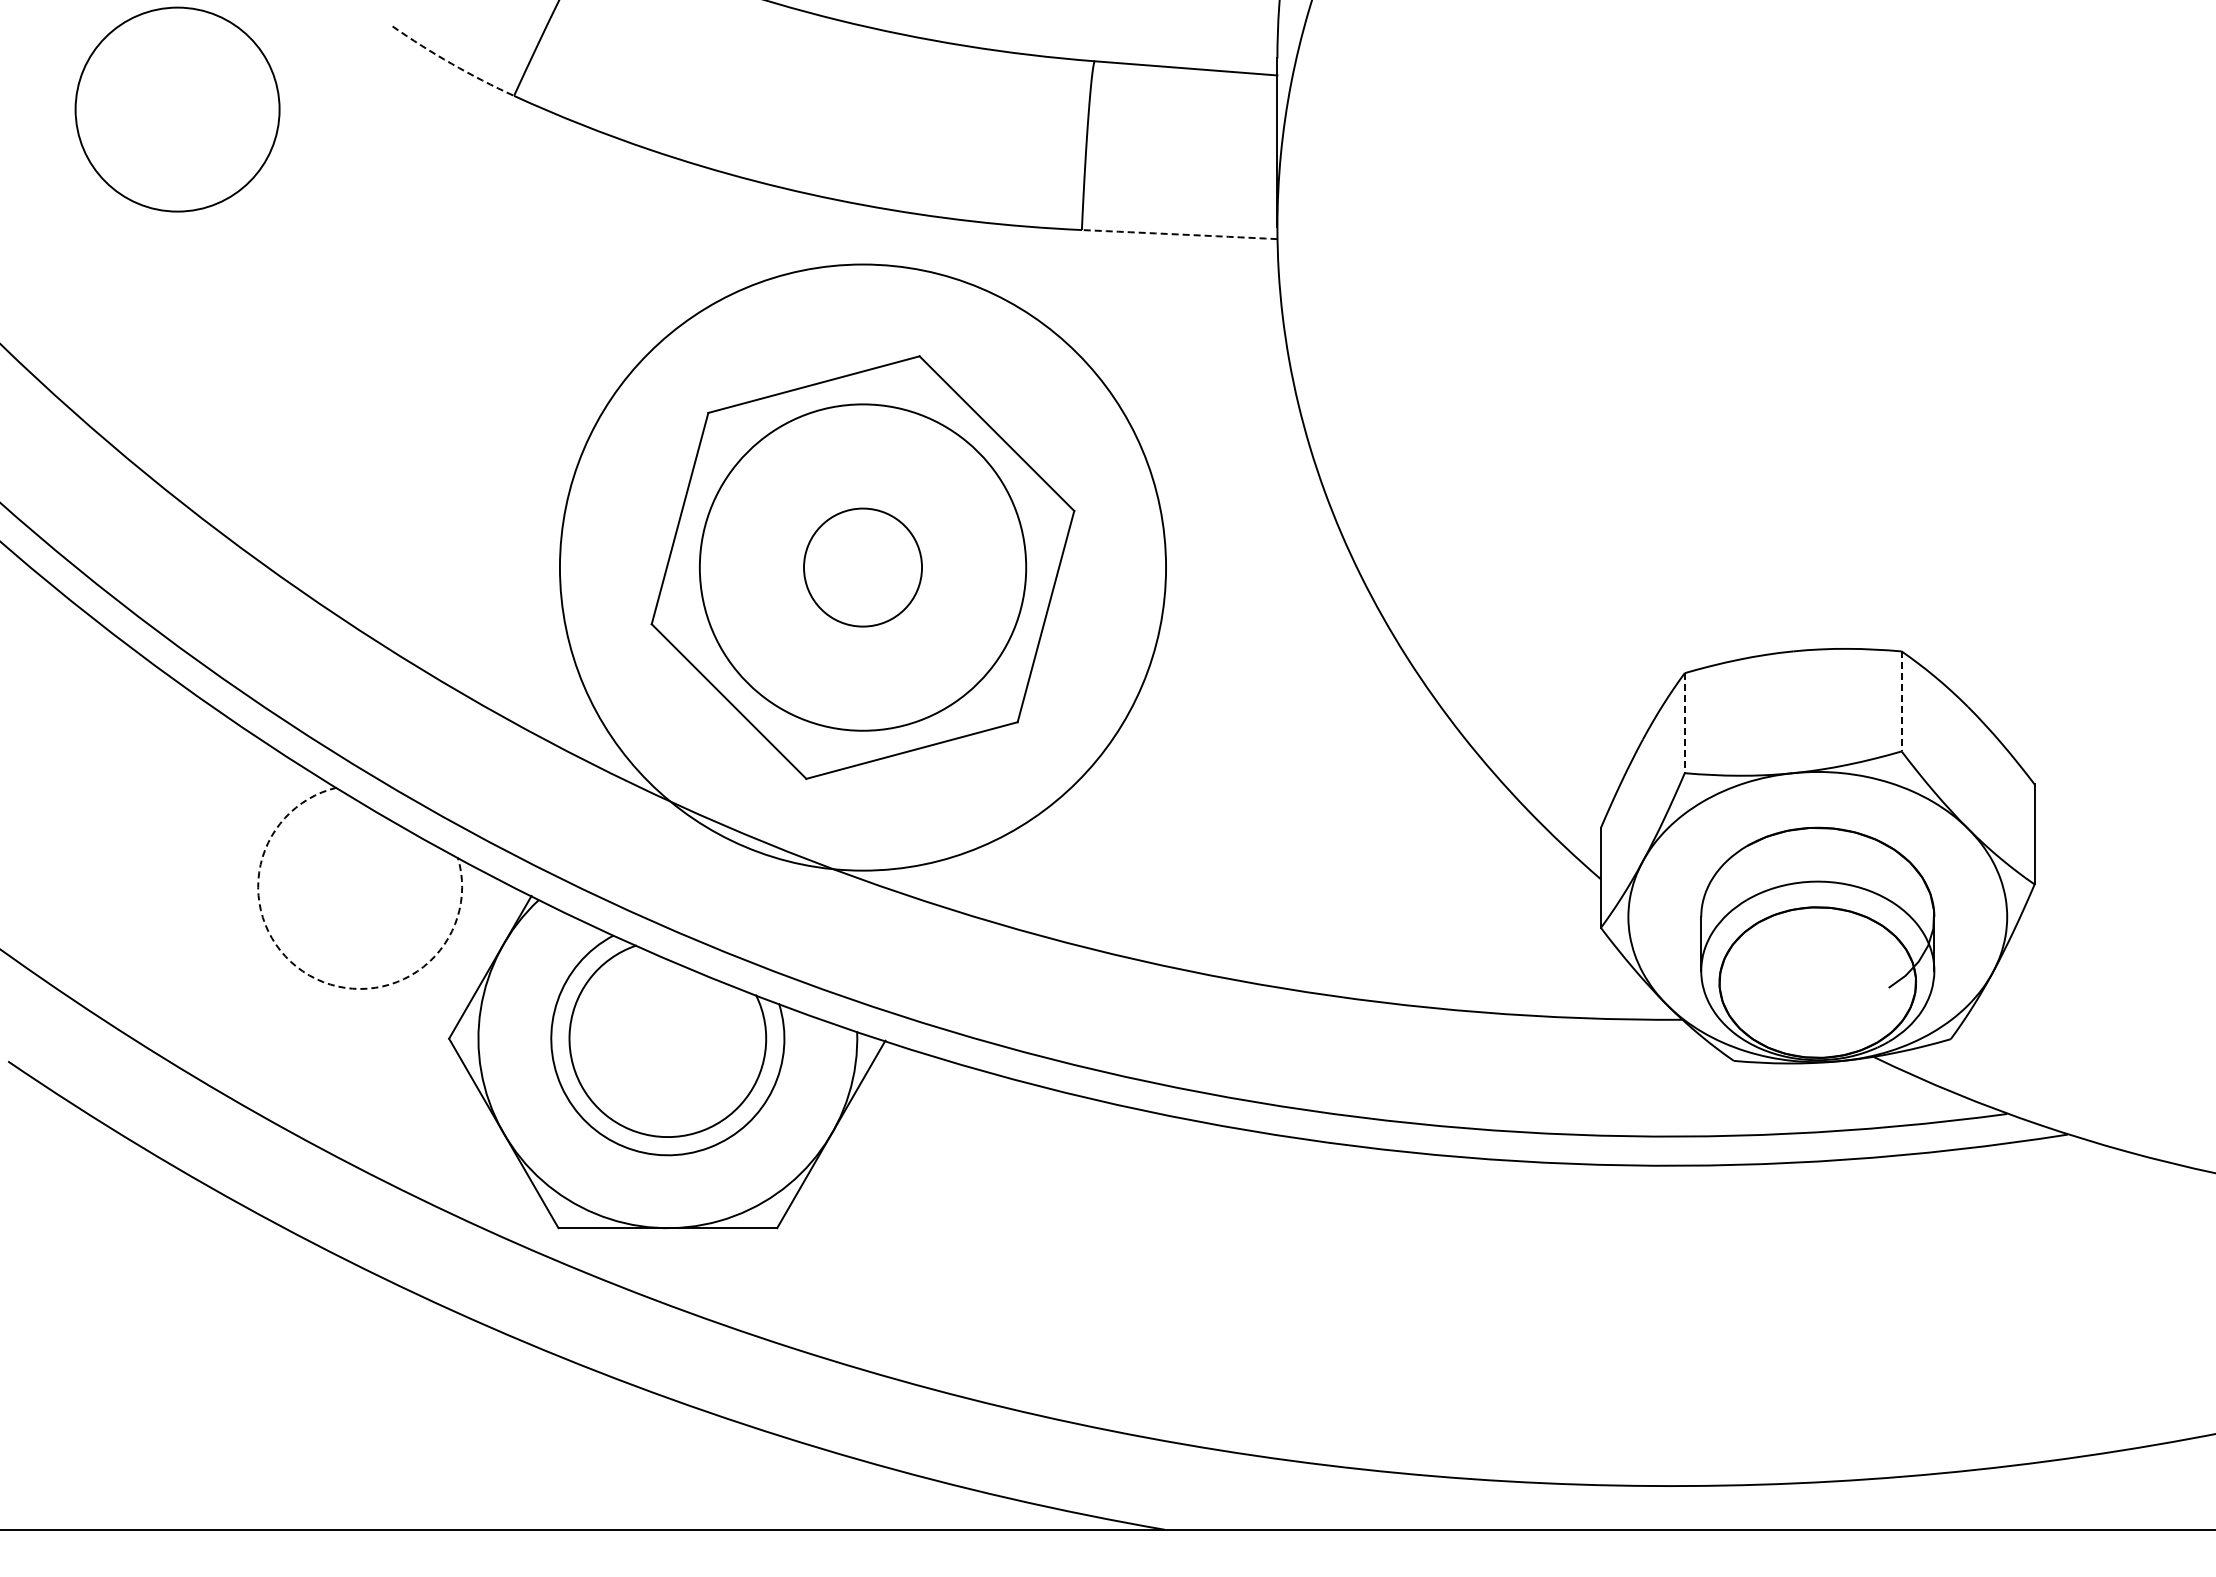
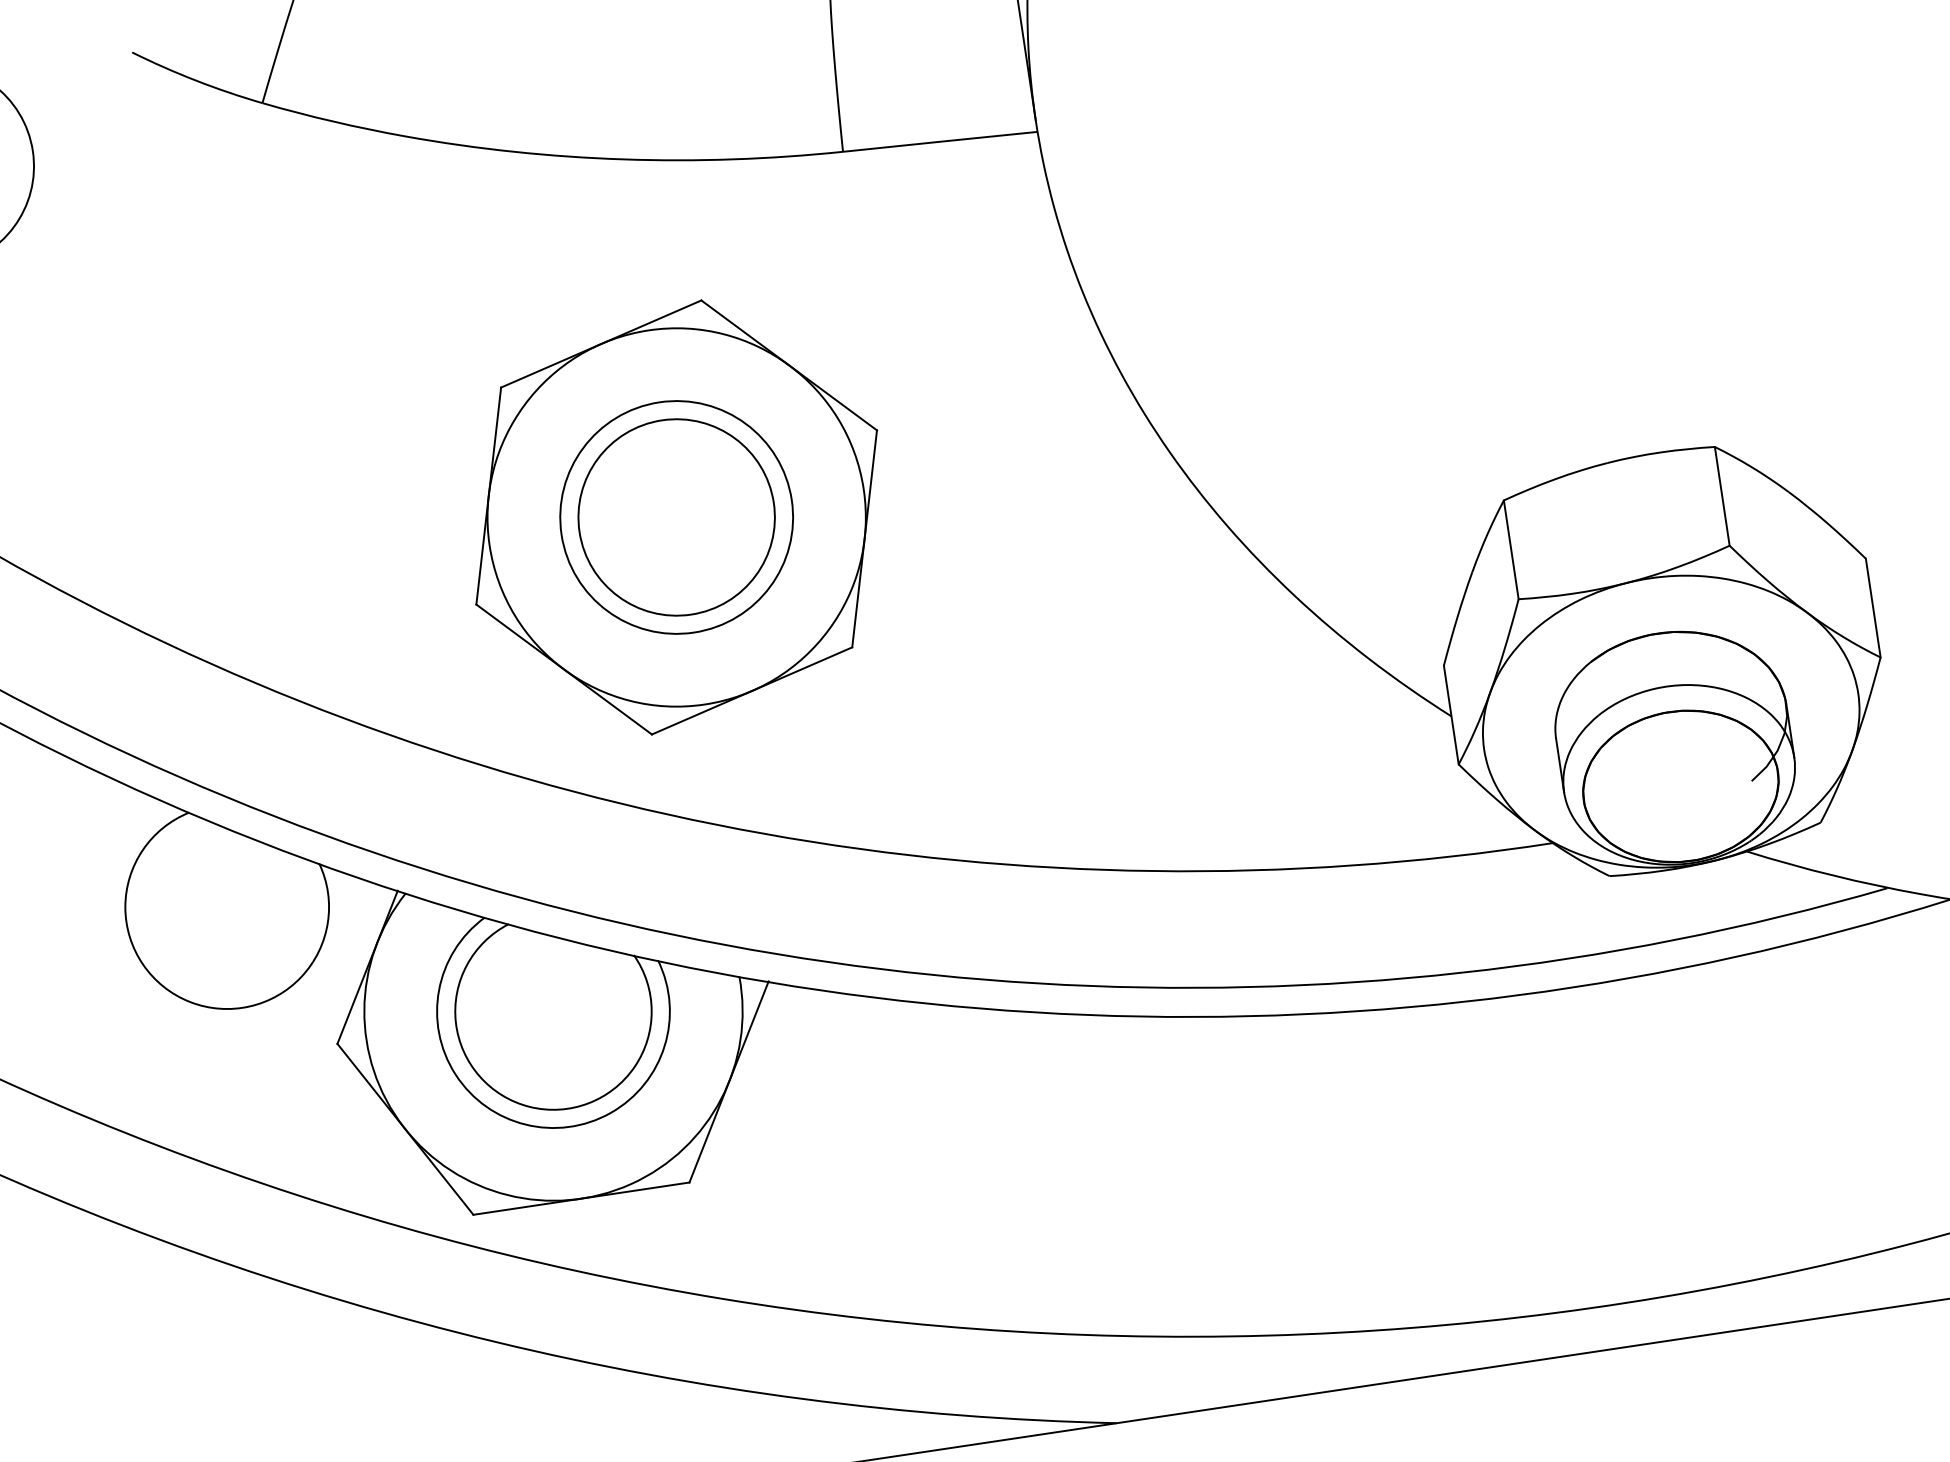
arc: (451, 63) -> (195, 80), dashed -> solid
arc: (1179, 234) -> (940, 141), dashed -> solid
circle: (862, 567) -> (676, 517), size x0.62
circle: (862, 567) -> (676, 517), size x0.71
circle: (862, 567) -> (676, 517), size x1.67
line: (1901, 701) -> (1722, 496), dashed -> solid
line: (1684, 723) -> (1511, 550), dashed -> solid
arc: (309, 975) -> (190, 1002), dashed -> solid

